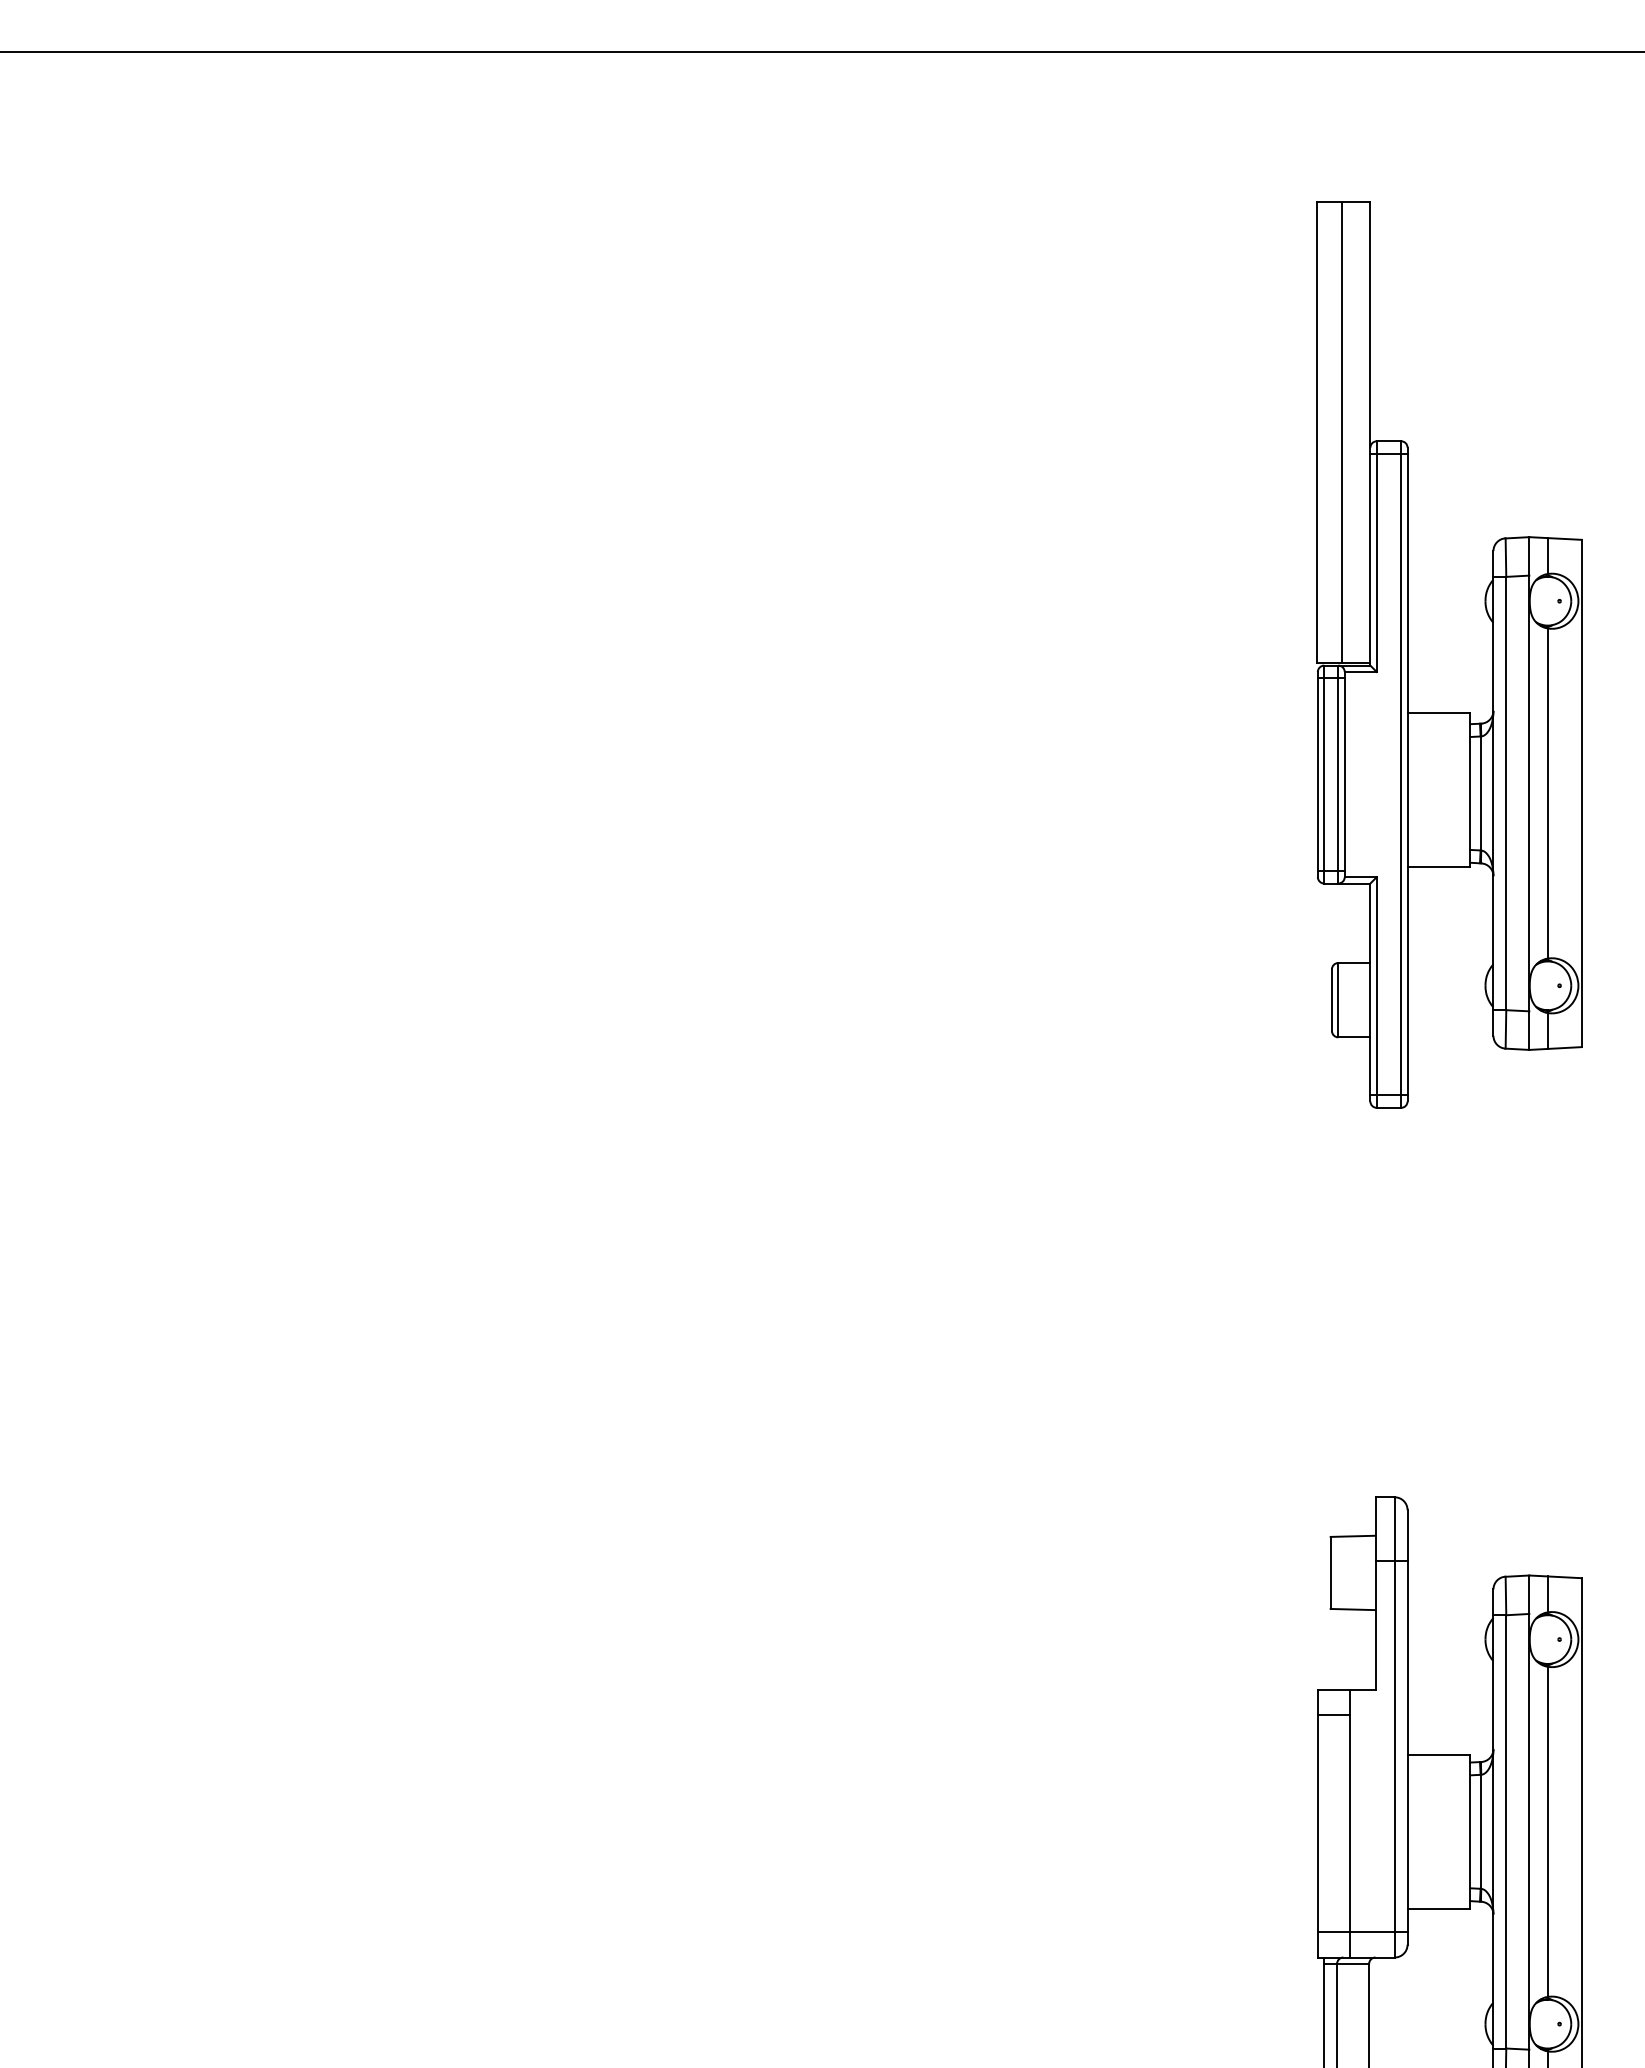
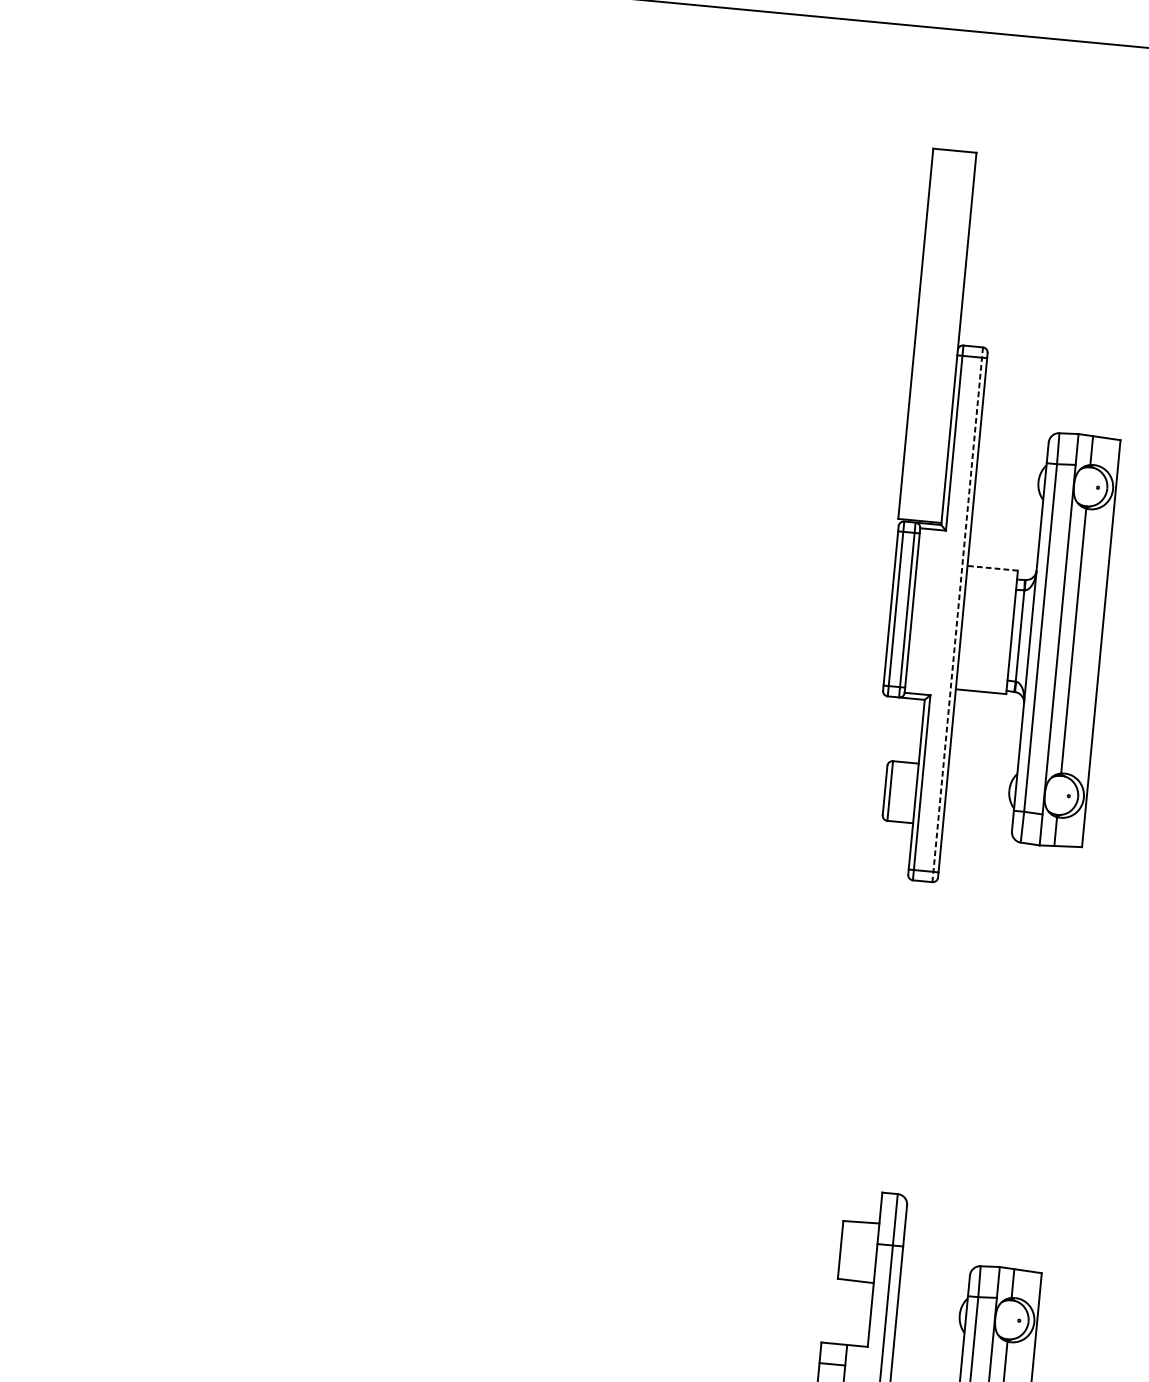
line: (1342, 432) -> (936, 335), removed
line: (1438, 713) -> (992, 568), solid -> dashed
line: (1401, 775) -> (957, 615), solid -> dashed

